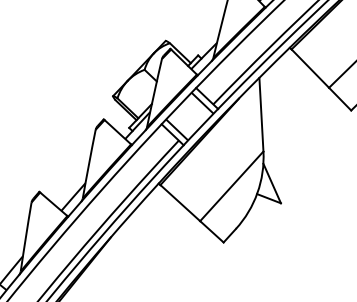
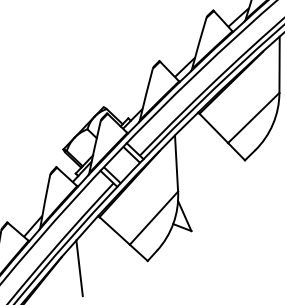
line: (134, 252) -> (79, 268), added

